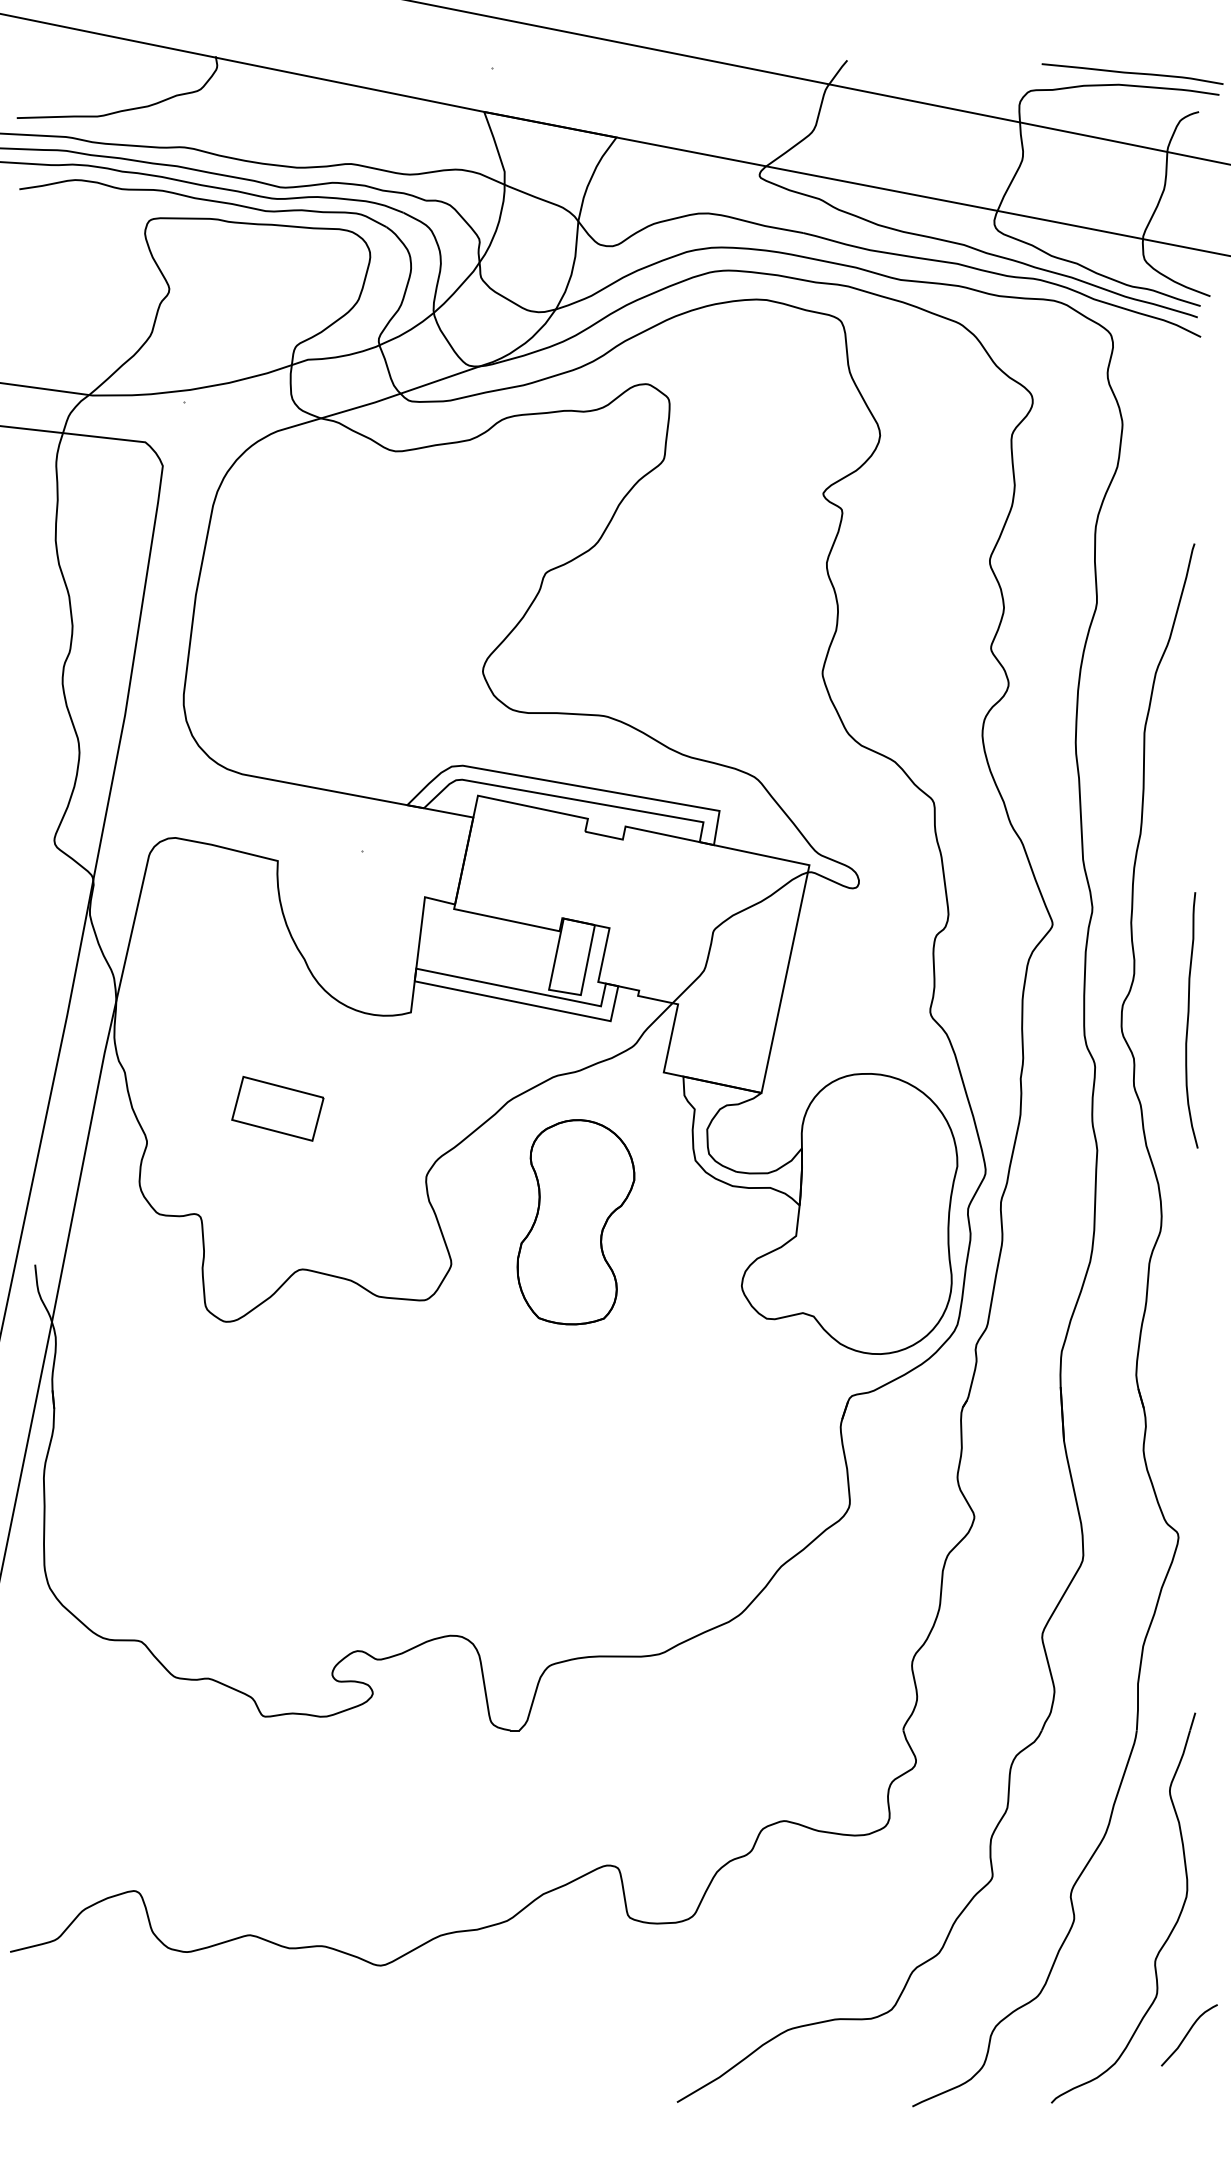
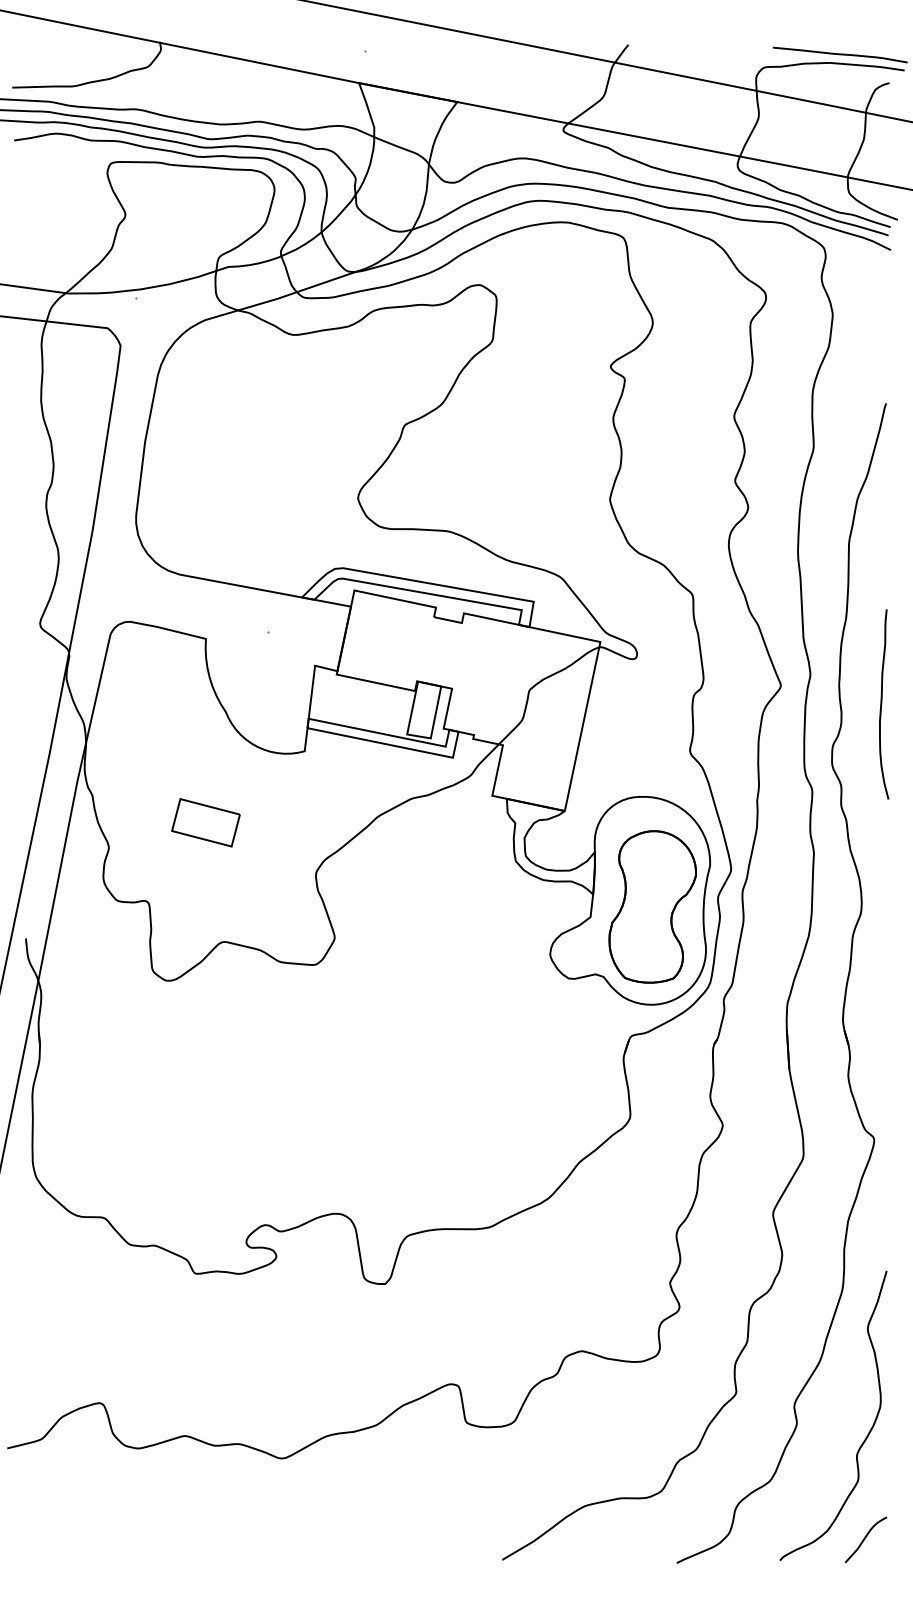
curve: (1188, 1020) -> (881, 704), moved
part: (575, 1222) -> (652, 907), moved
curve: (1188, 2034) -> (865, 1539), moved

